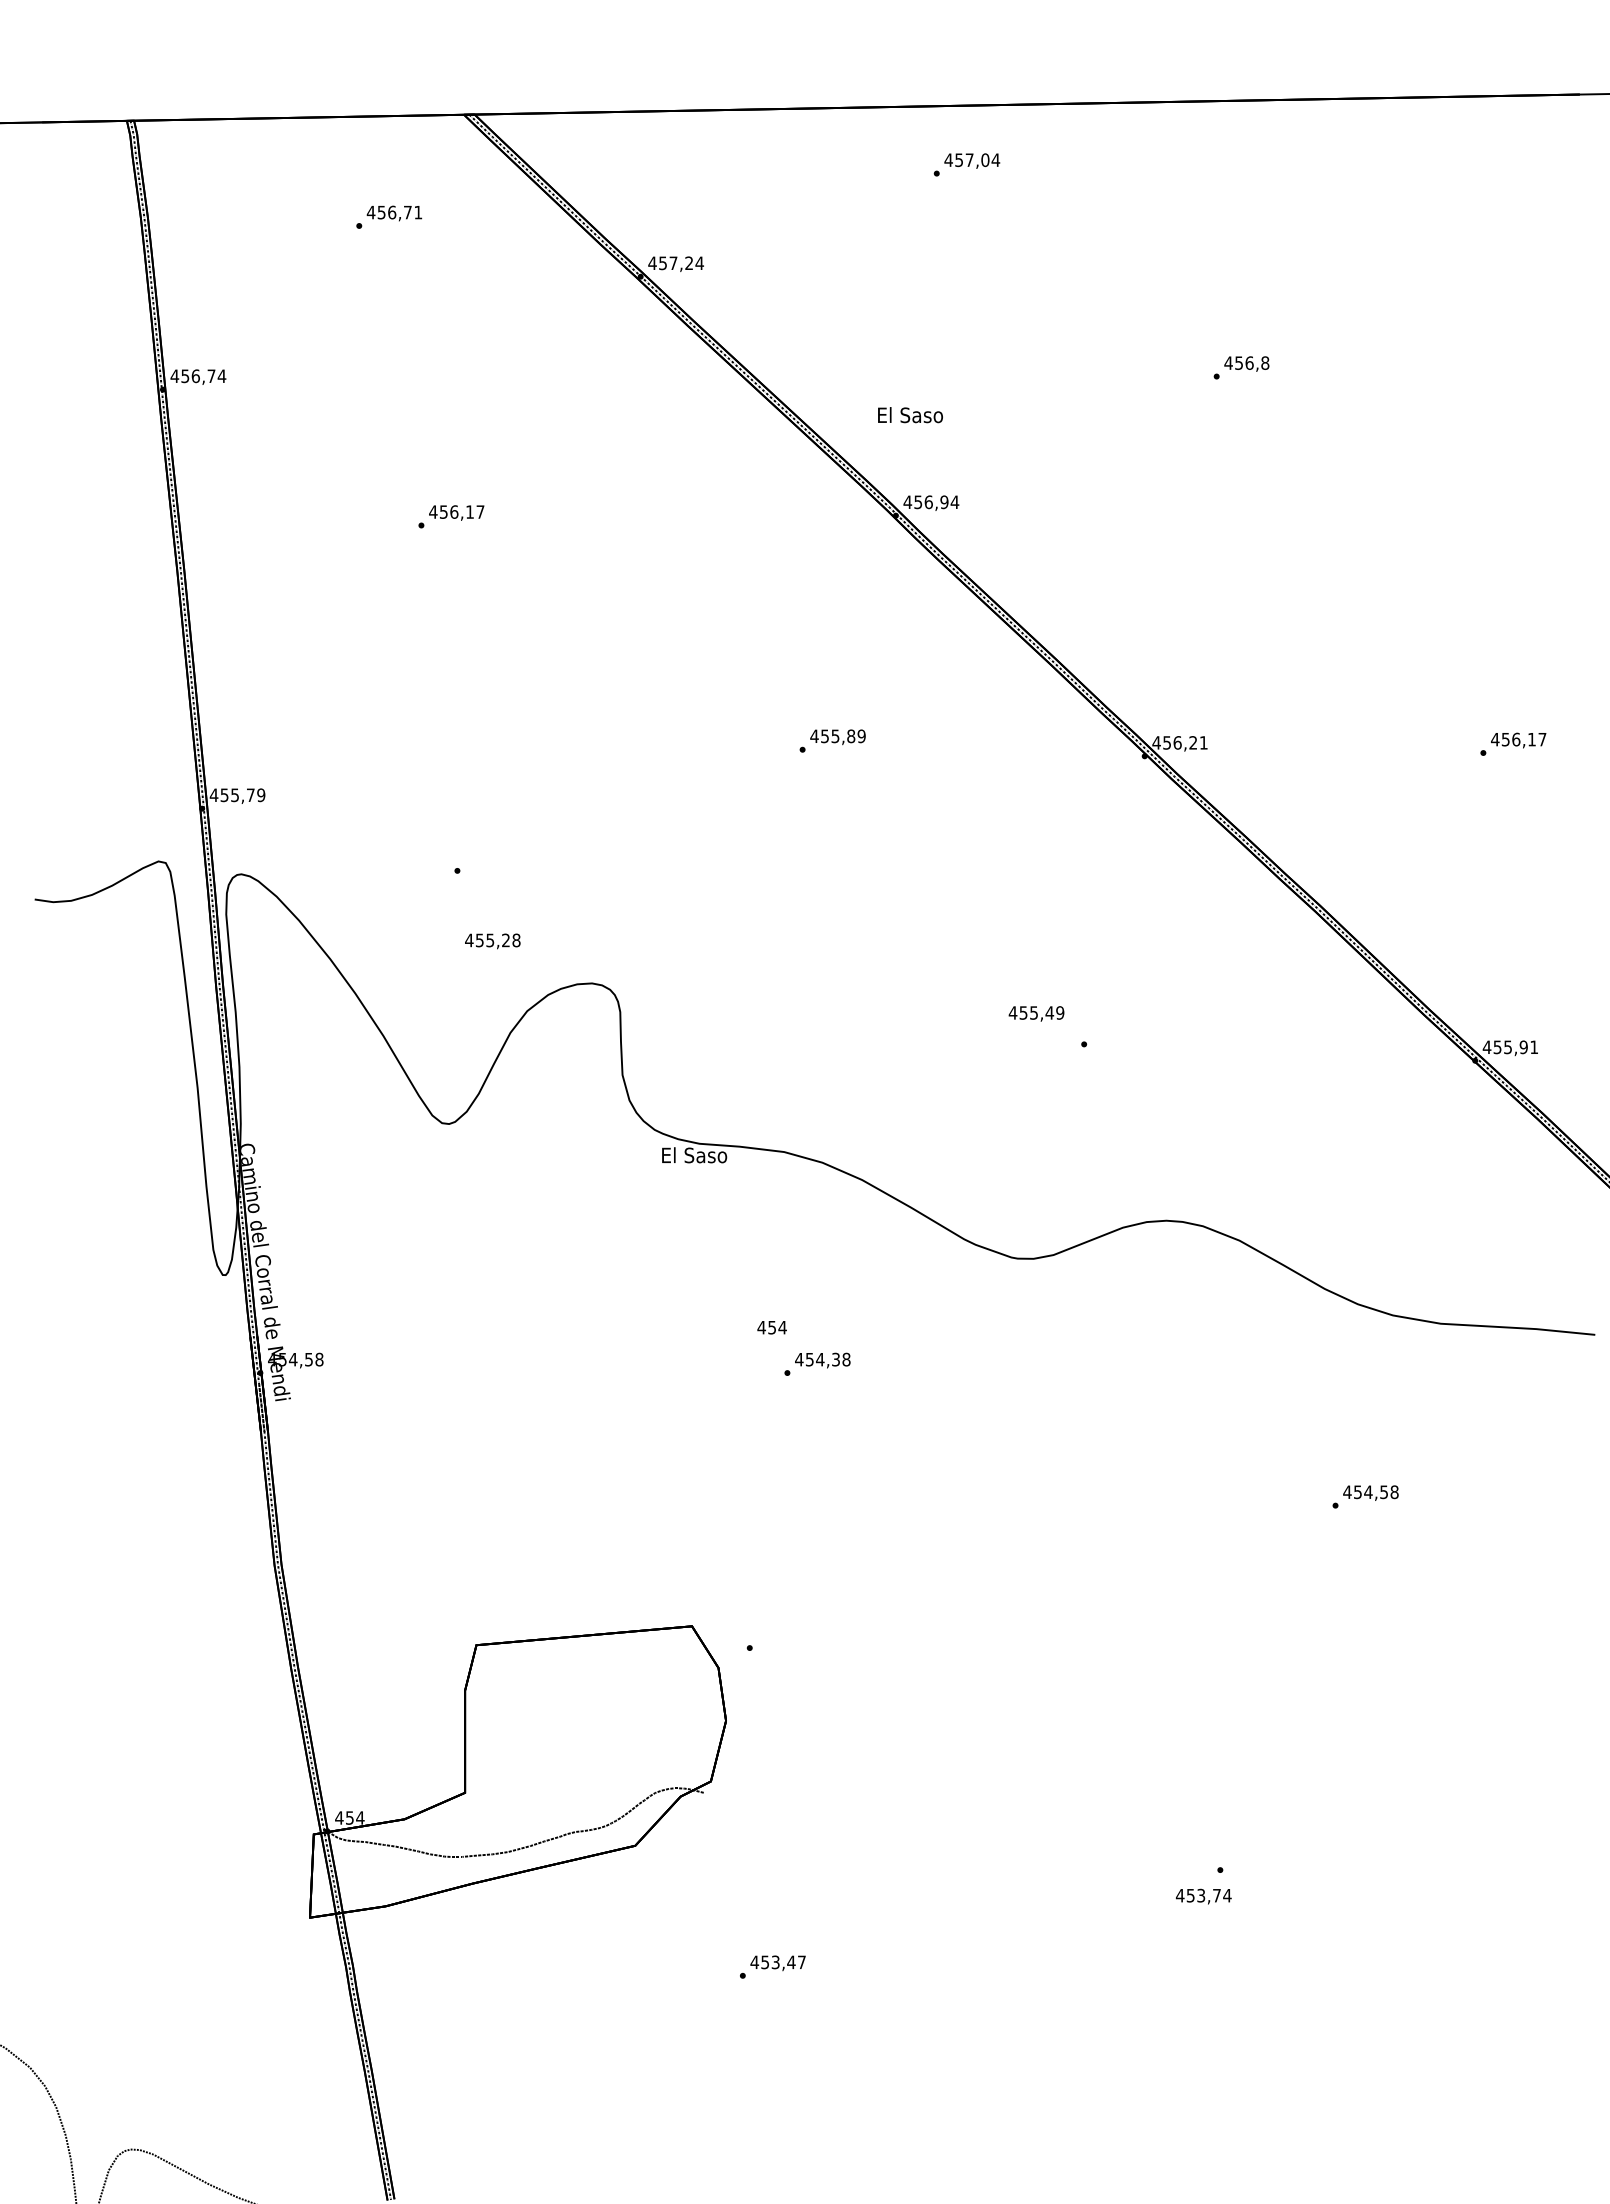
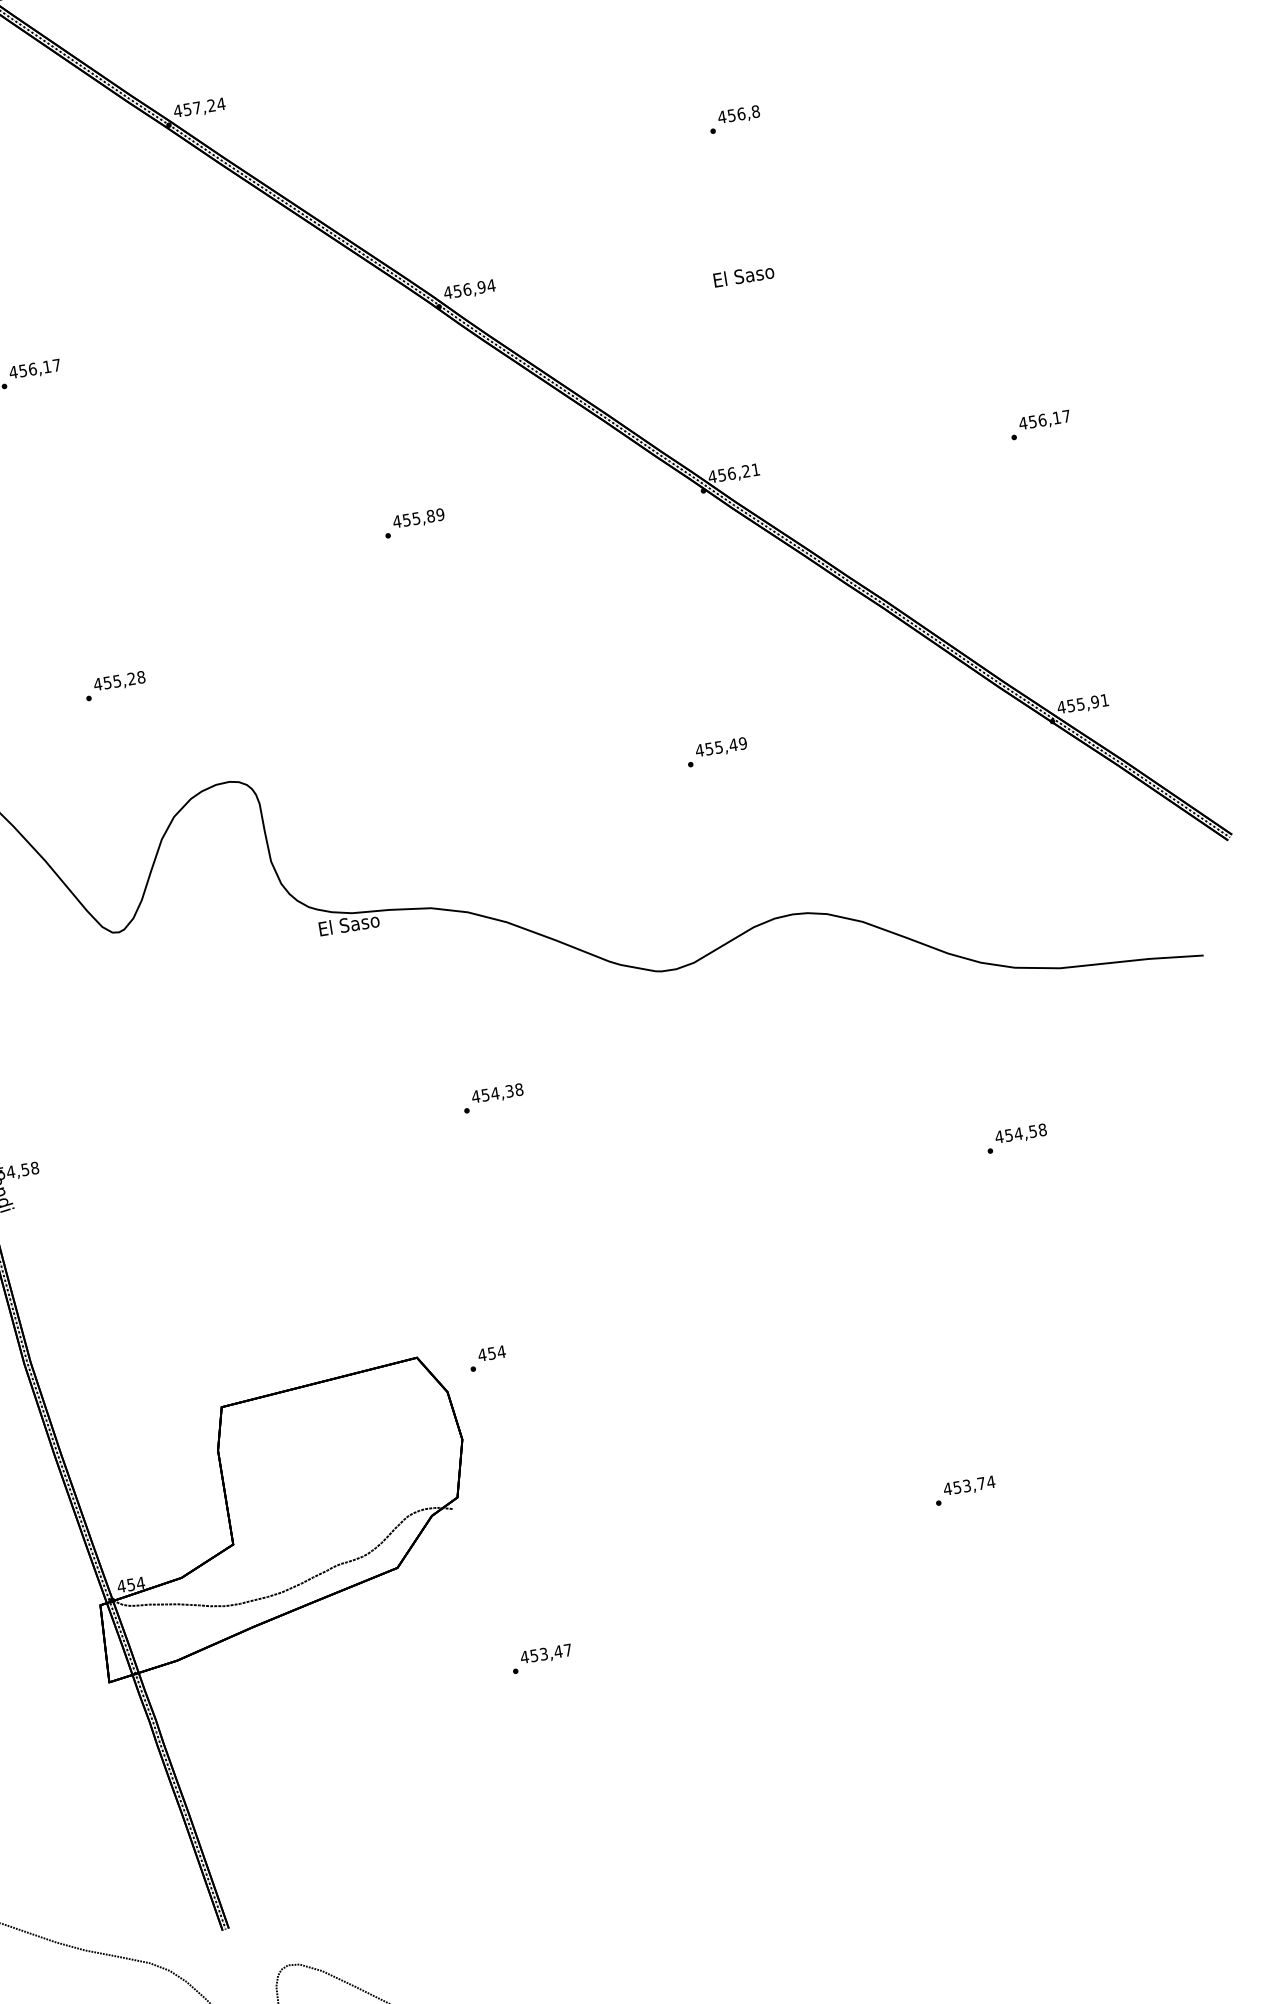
text: (910, 415) -> (743, 276), moved
text: (492, 941) -> (119, 681), moved
text: (1036, 1013) -> (721, 747), moved
text: (771, 1327) -> (491, 1353), moved
text: (1203, 1896) -> (969, 1486), moved

